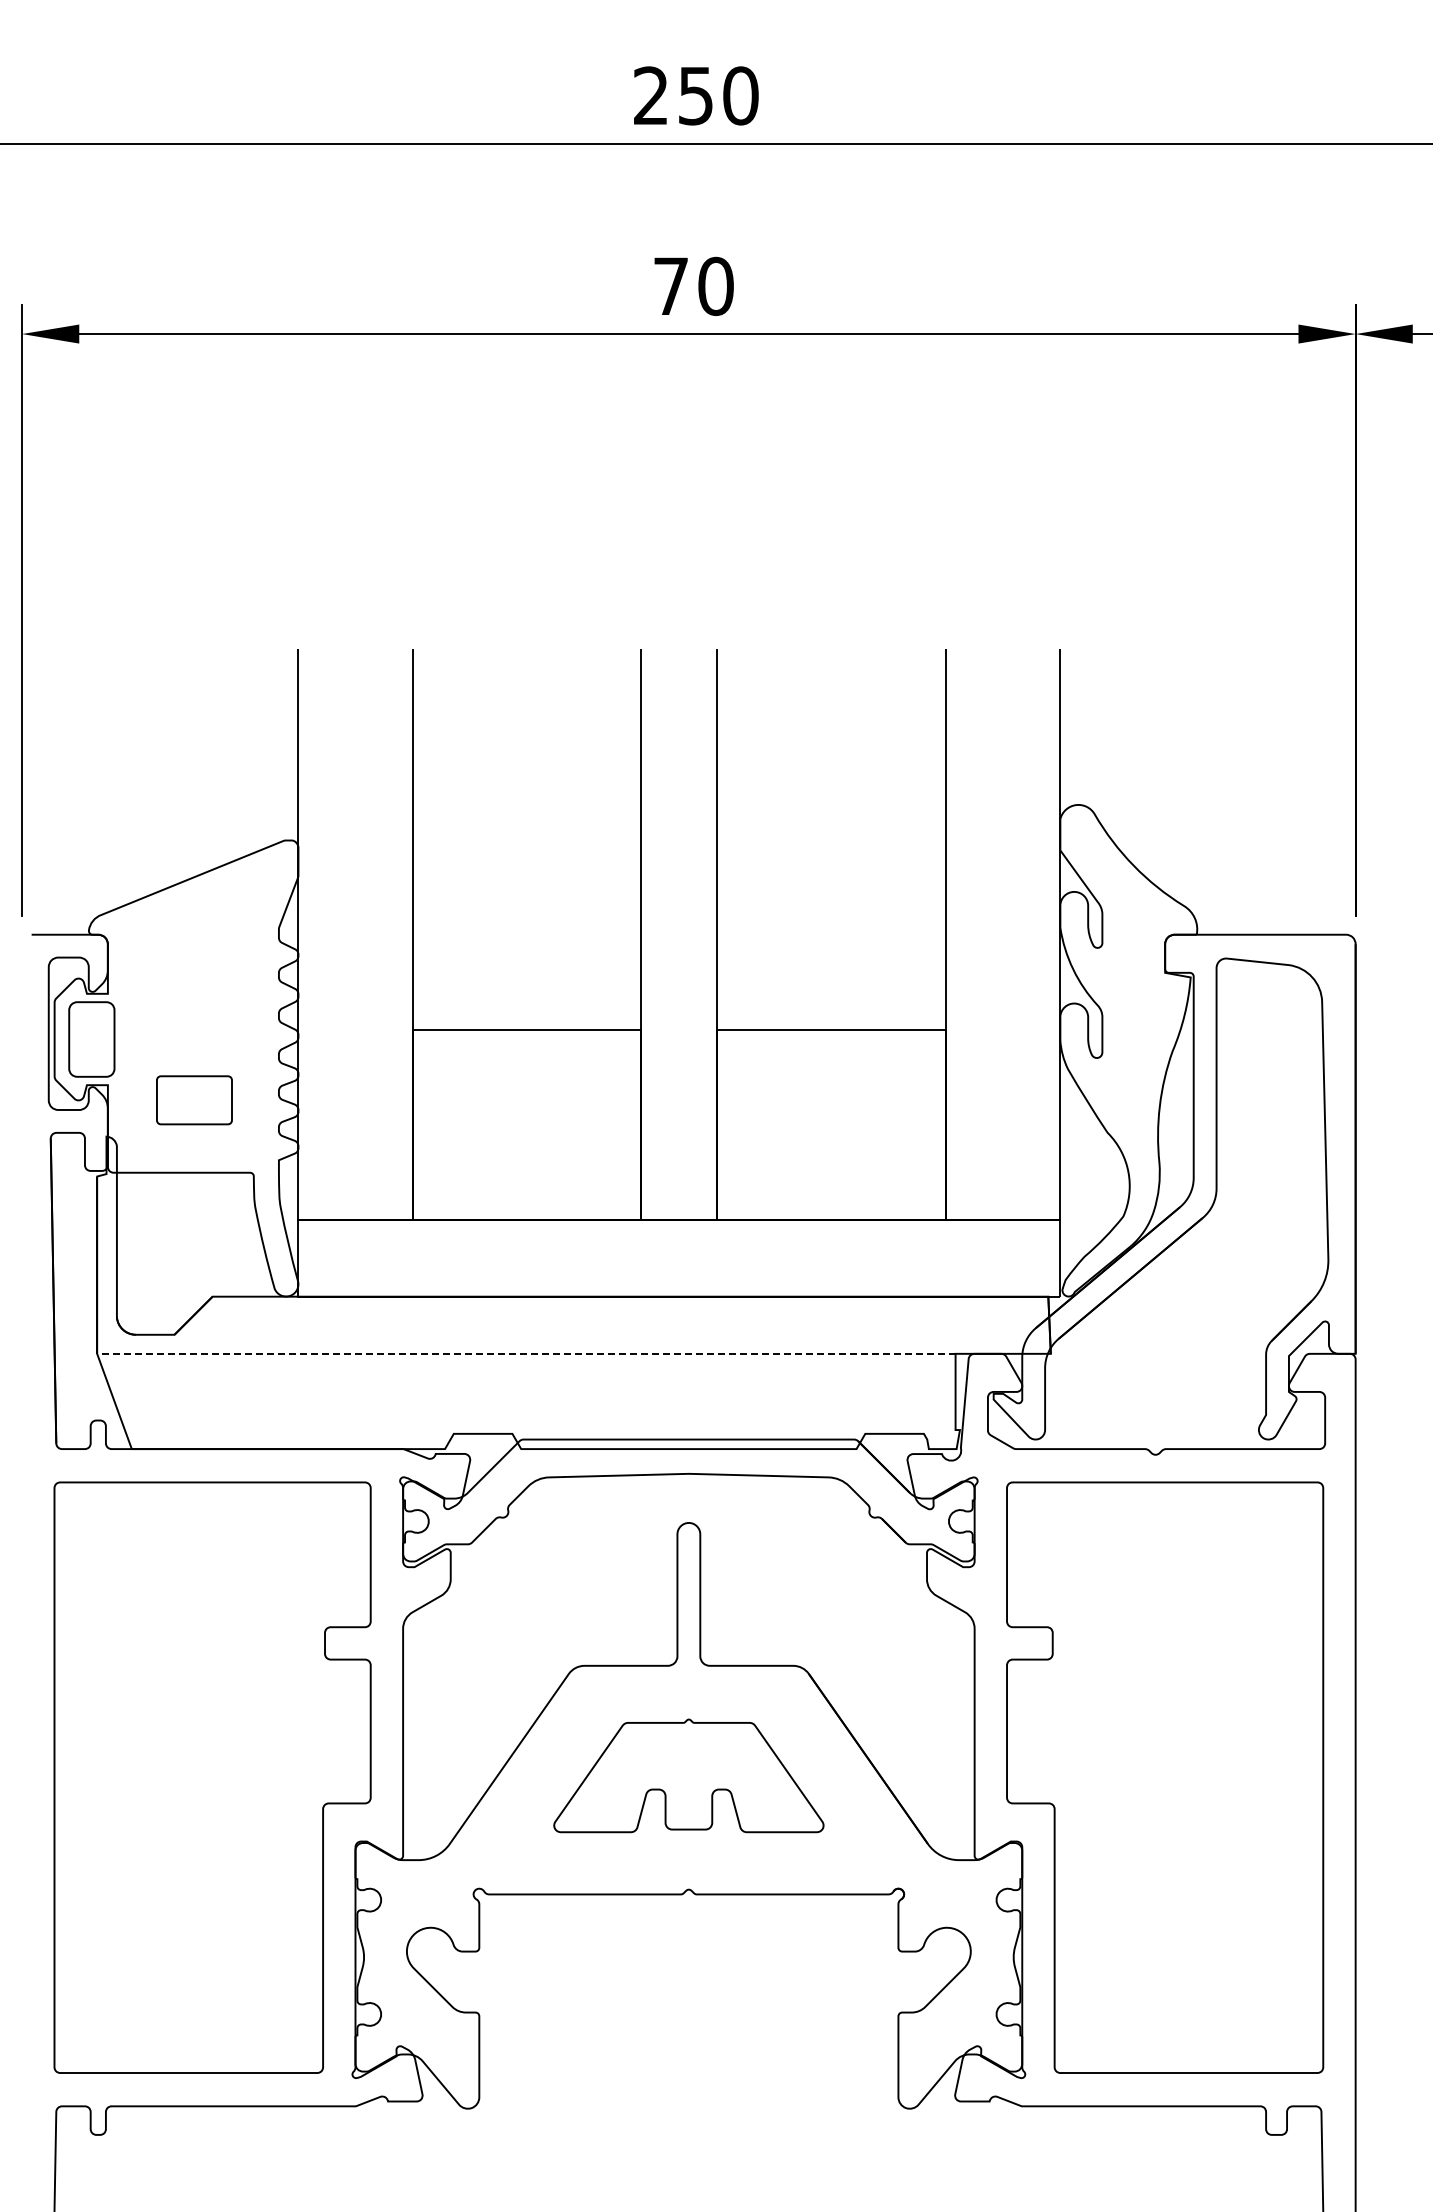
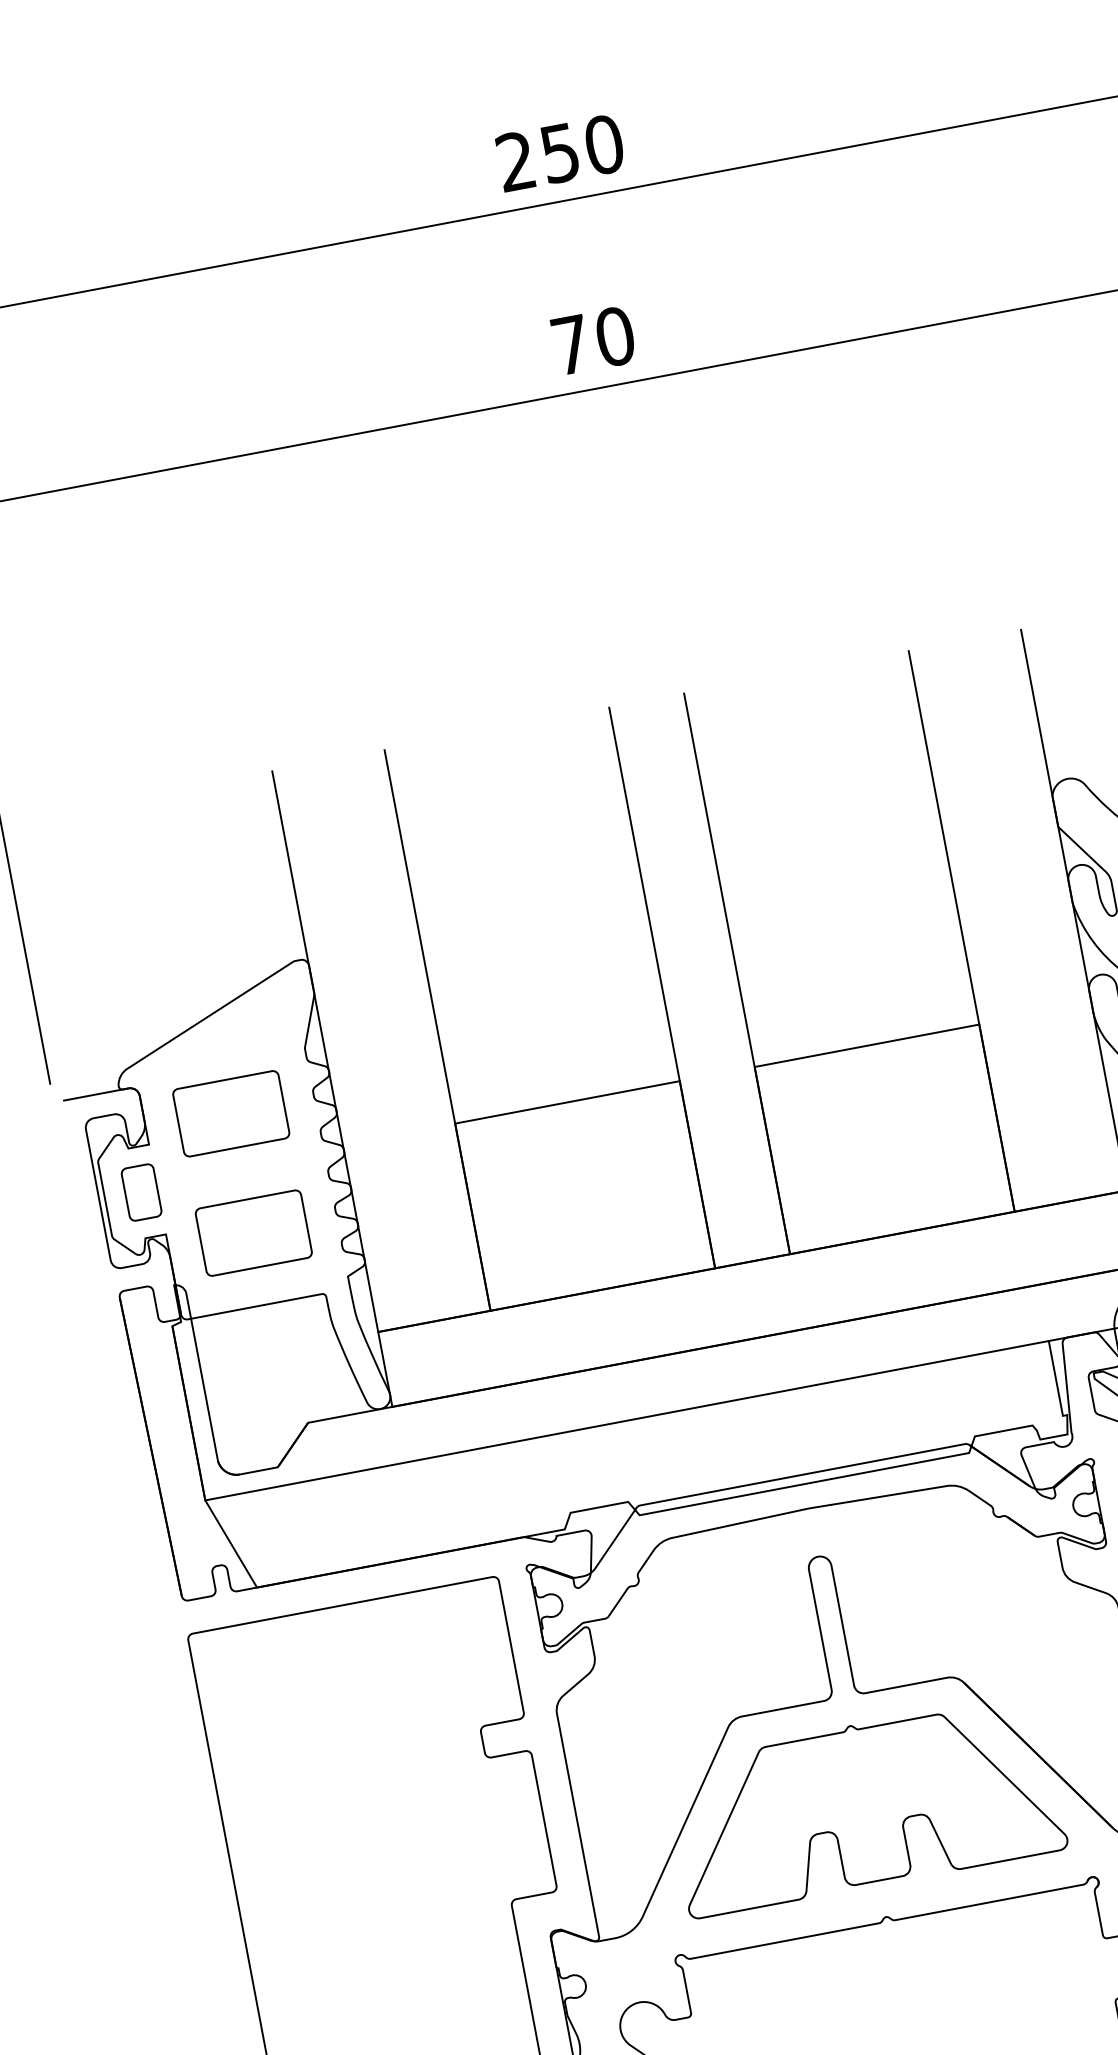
part: (194, 978) -> (231, 1113), added
part: (91, 1039) -> (141, 1192), size x0.71
part: (194, 1100) -> (253, 1233), size x1.43
line: (525, 1353) -> (626, 1420), dashed -> solid
part: (688, 1775) -> (864, 1804), size x1.43

